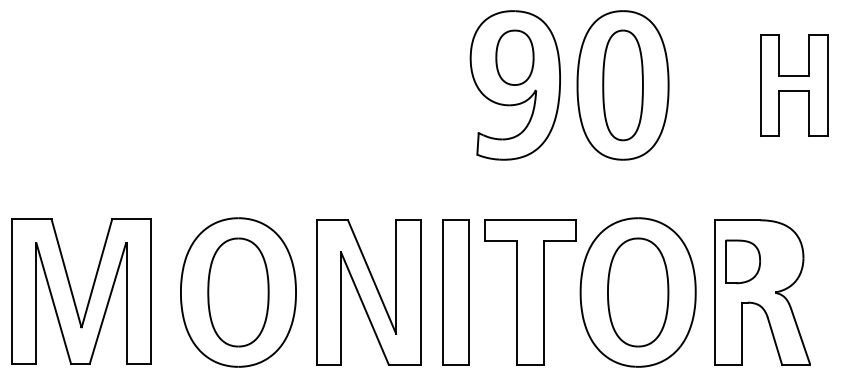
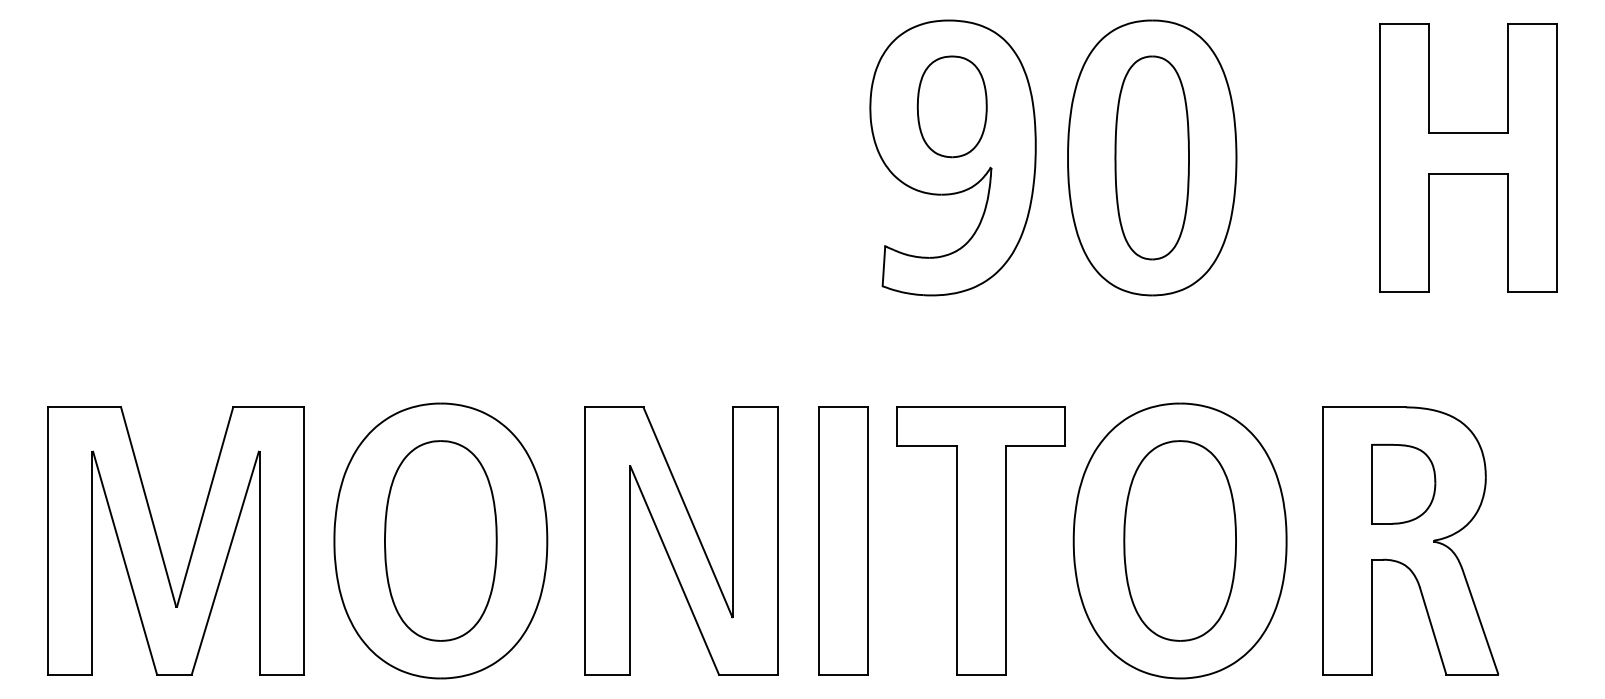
part: (793, 85) -> (1467, 158), size x1.43
part: (743, 261) -> (1404, 483), moved
part: (73, 294) -> (161, 546), moved

